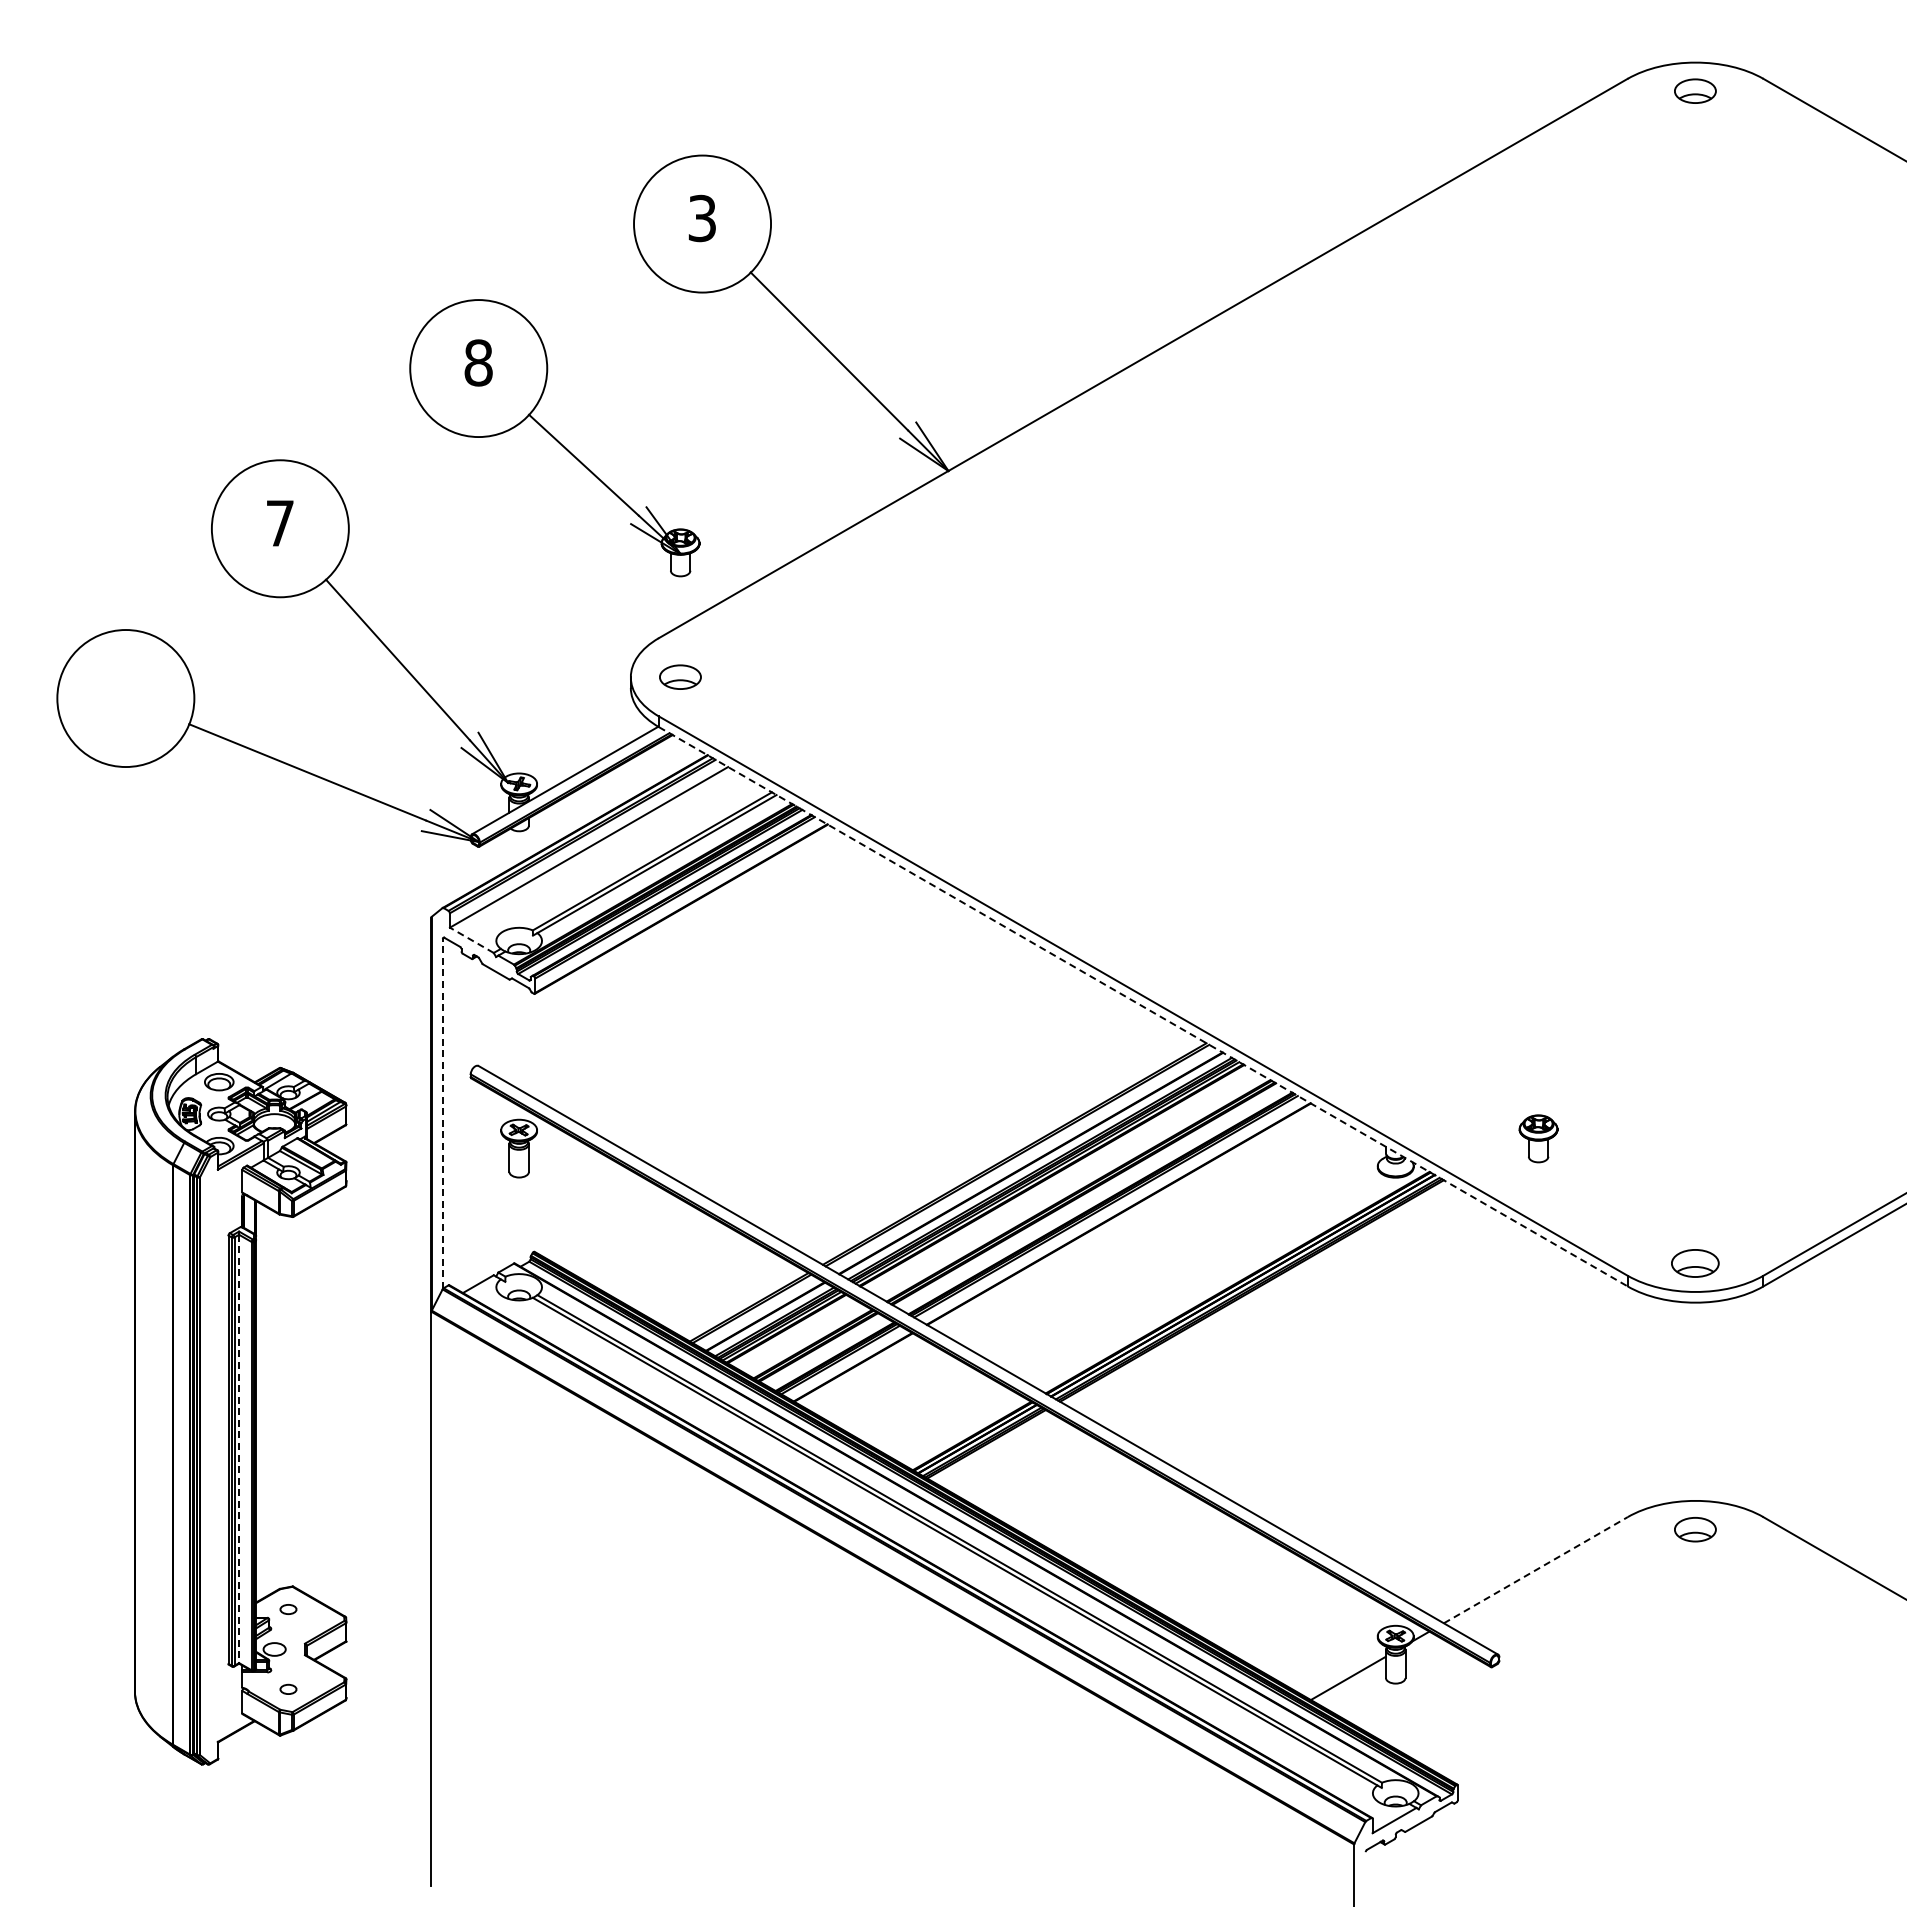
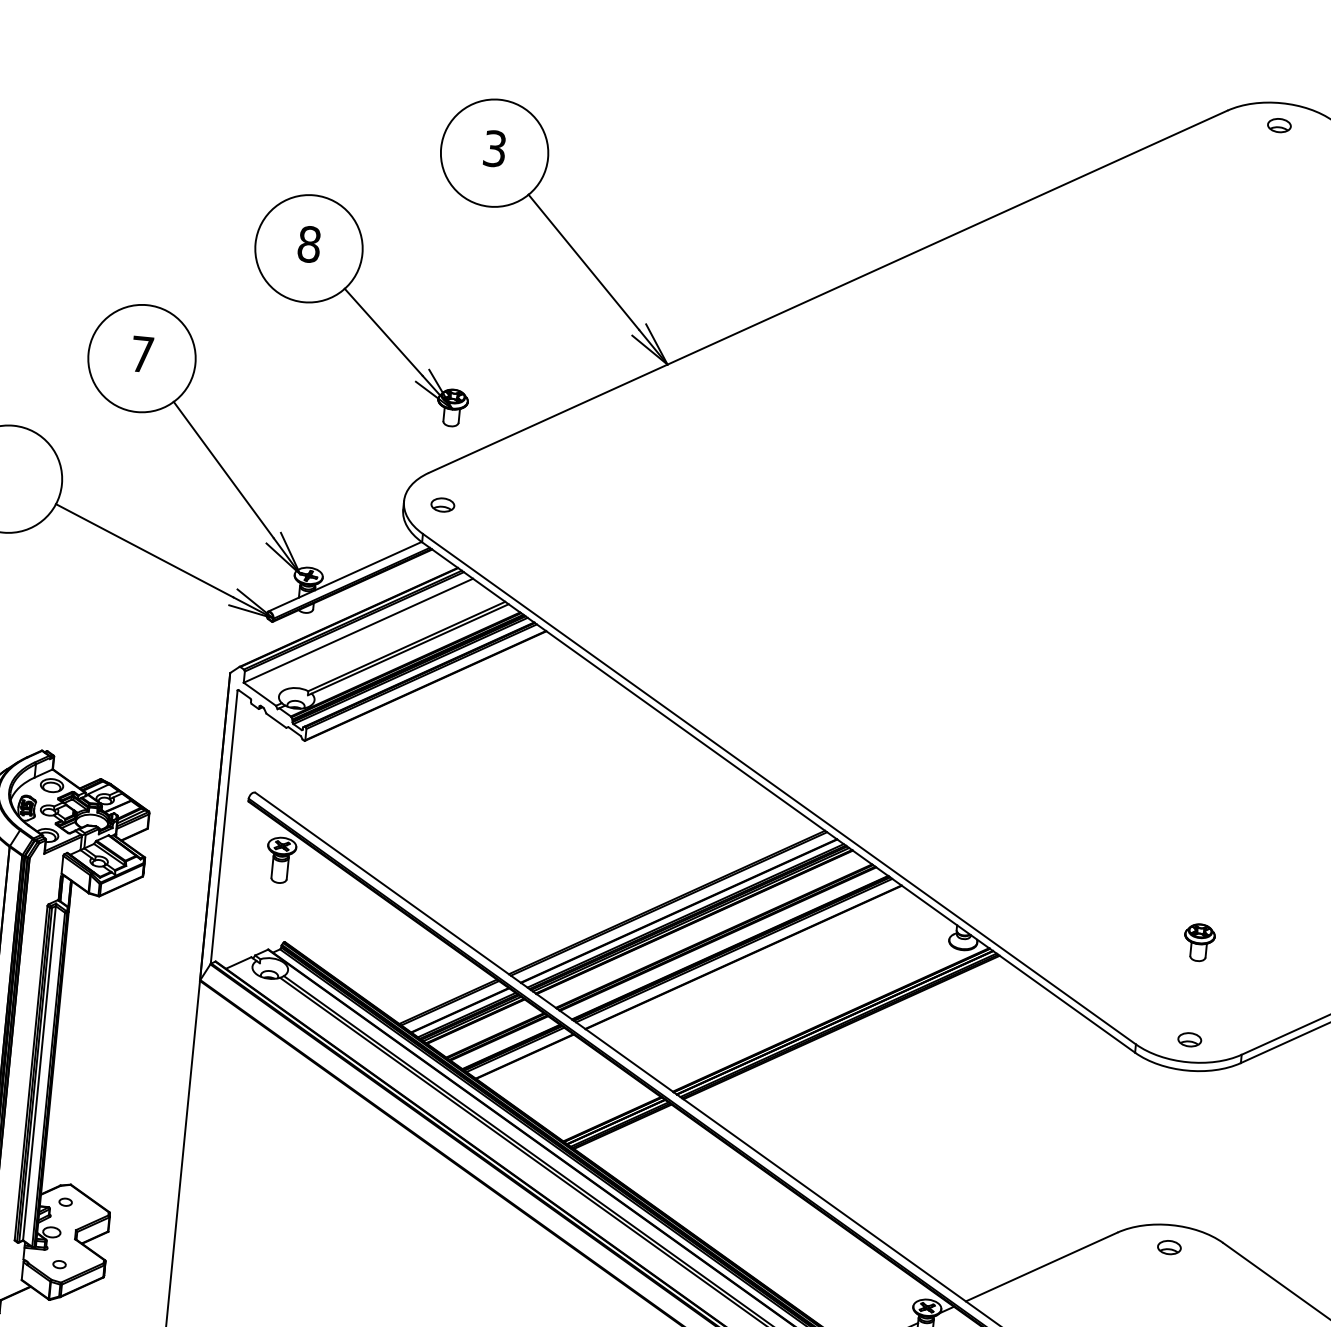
part: (1695, 91) -> (1279, 125), size x0.71
part: (680, 677) -> (442, 505), size x0.71
line: (471, 940) -> (259, 694), dashed -> solid
line: (1143, 1007) -> (778, 798), dashed -> solid
line: (443, 1113) -> (224, 827), dashed -> solid
part: (1538, 1138) -> (1199, 942), moved
part: (1695, 1262) -> (1189, 1039), size x0.62
line: (239, 1449) -> (39, 1073), dashed -> solid
part: (1695, 1529) -> (1169, 1247), size x0.71
line: (1536, 1569) -> (1042, 1266), dashed -> solid

